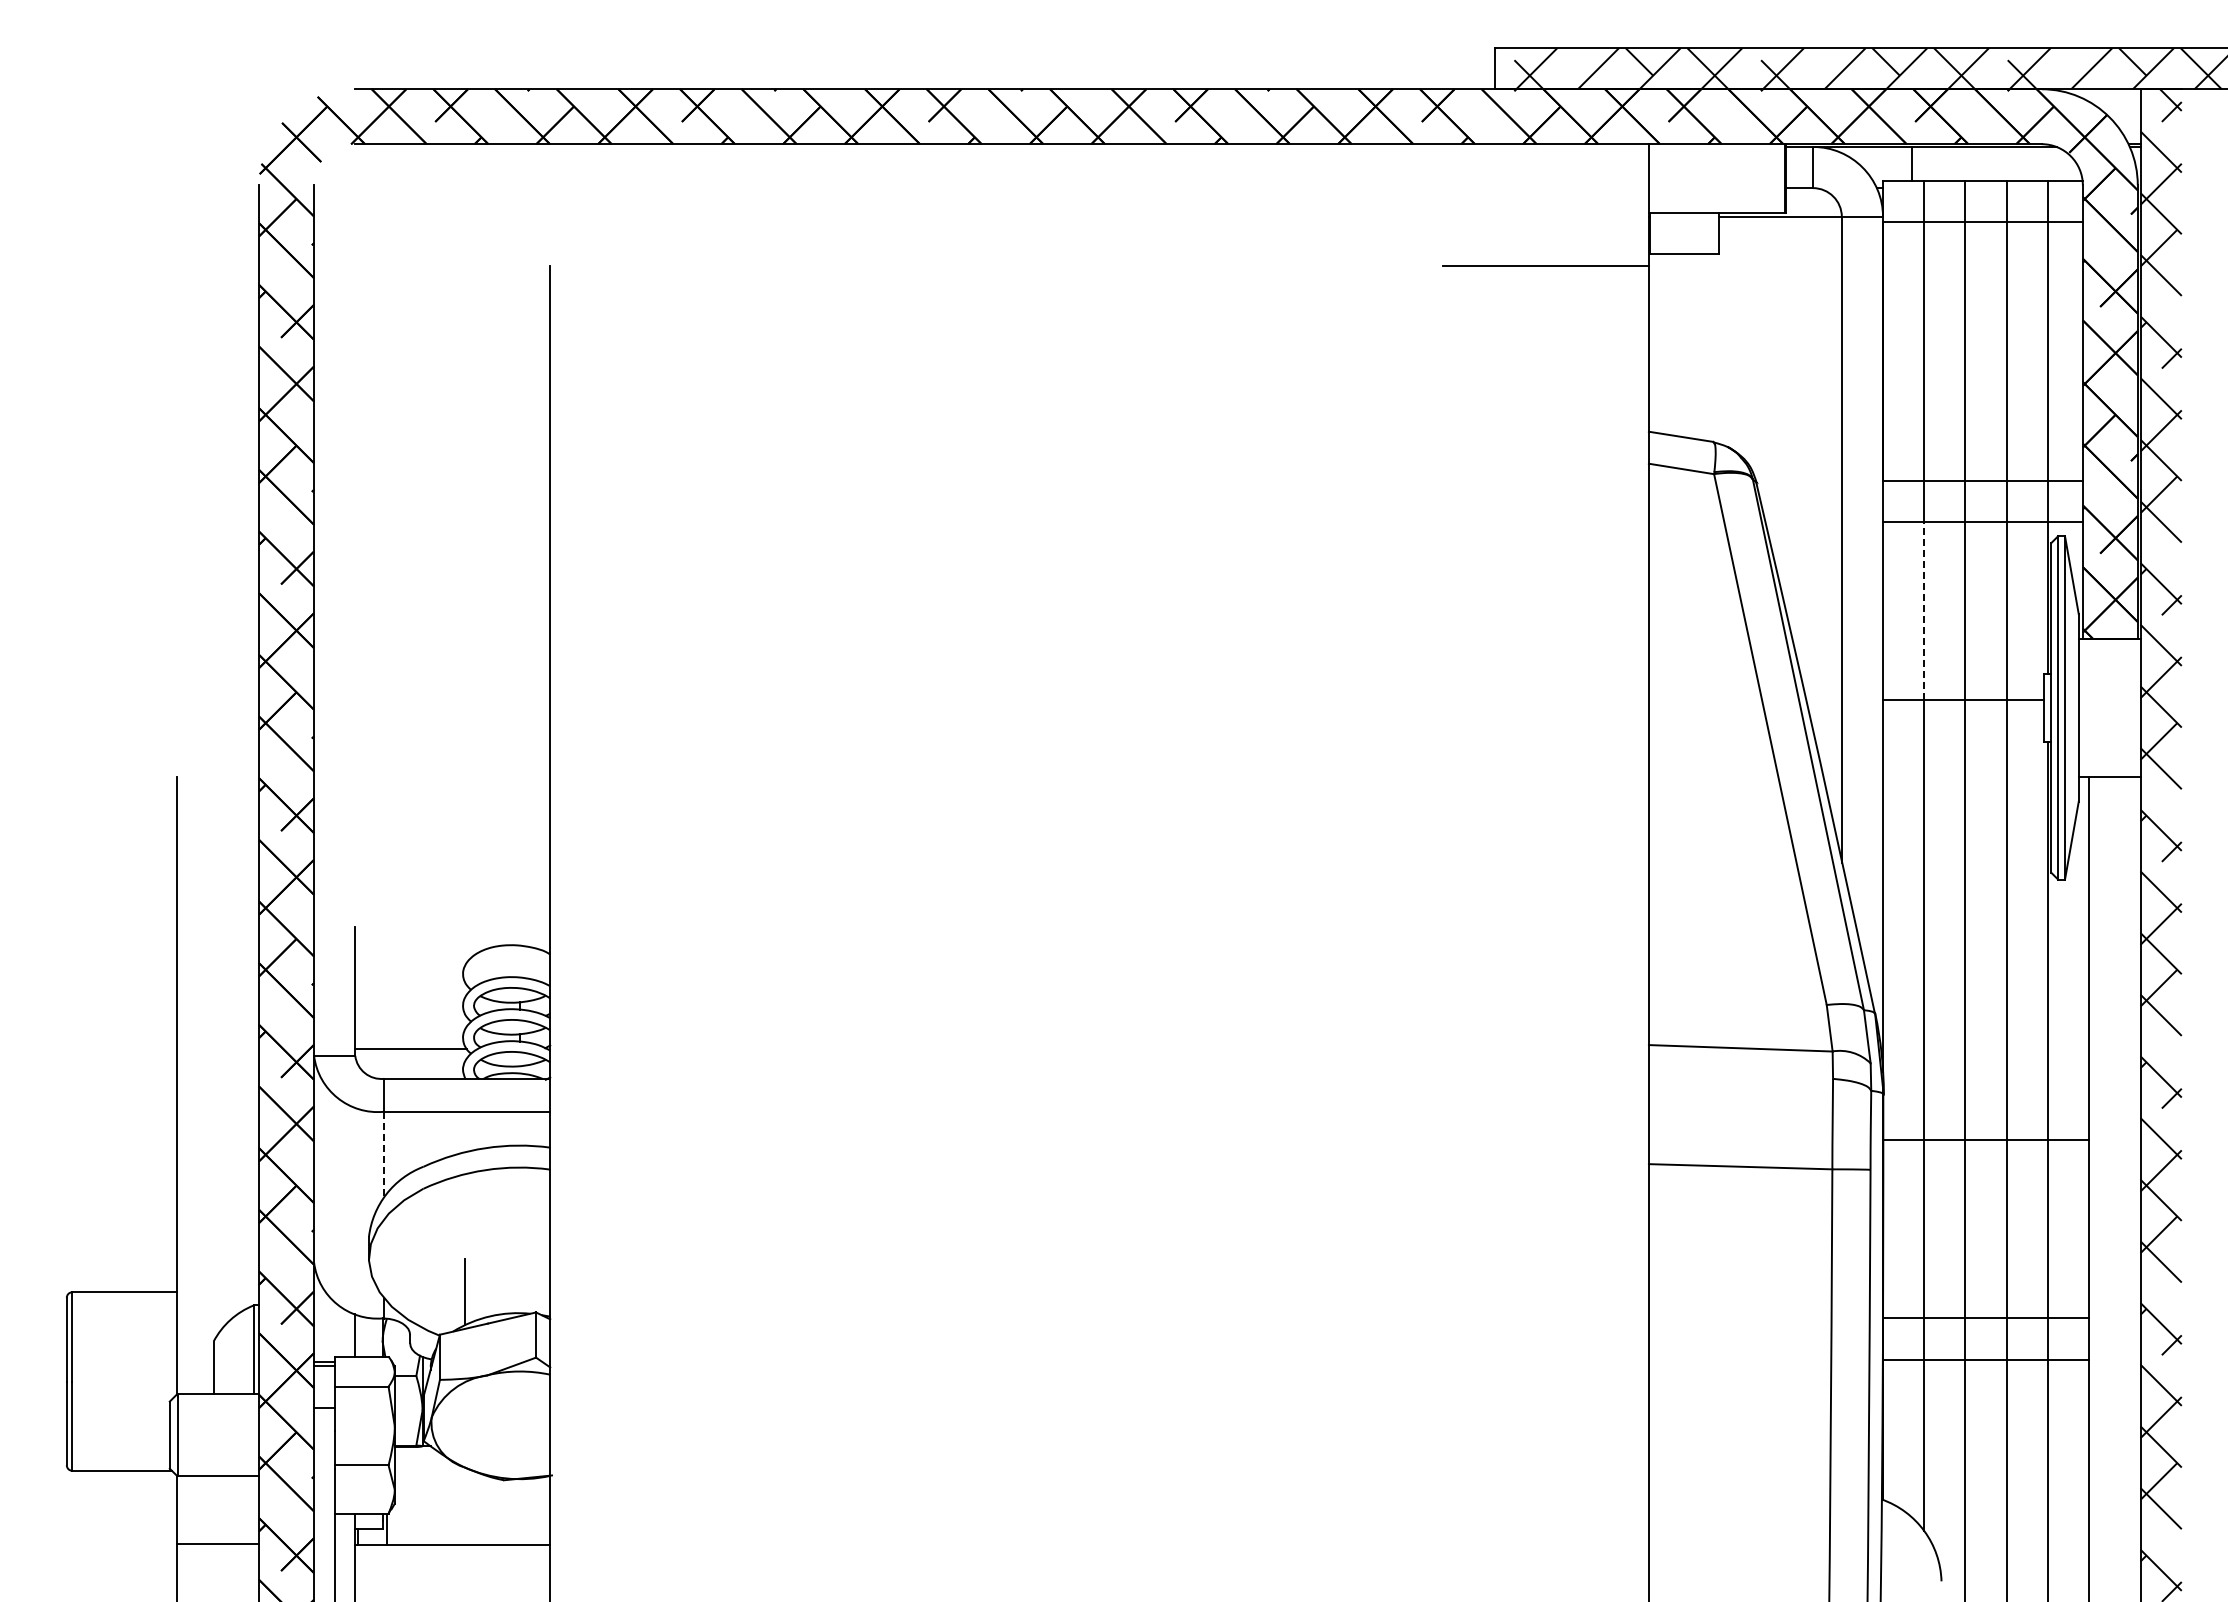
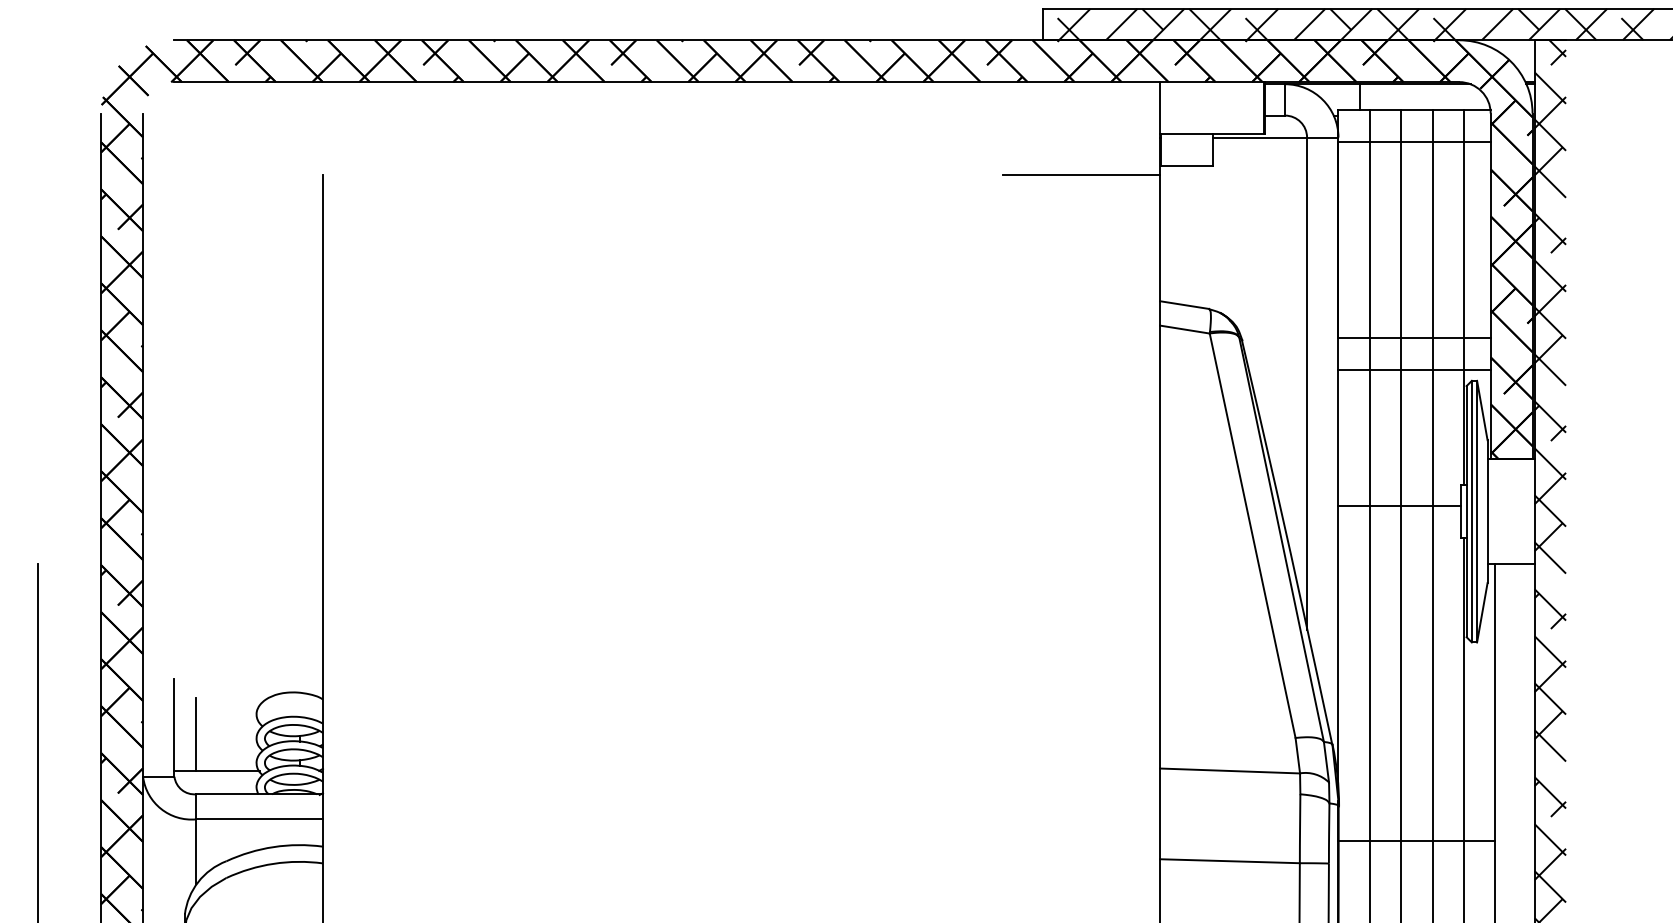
line: (1924, 610) -> (1370, 437), dashed -> solid
line: (384, 1000) -> (196, 734), added
line: (384, 1154) -> (196, 851), dashed -> solid

